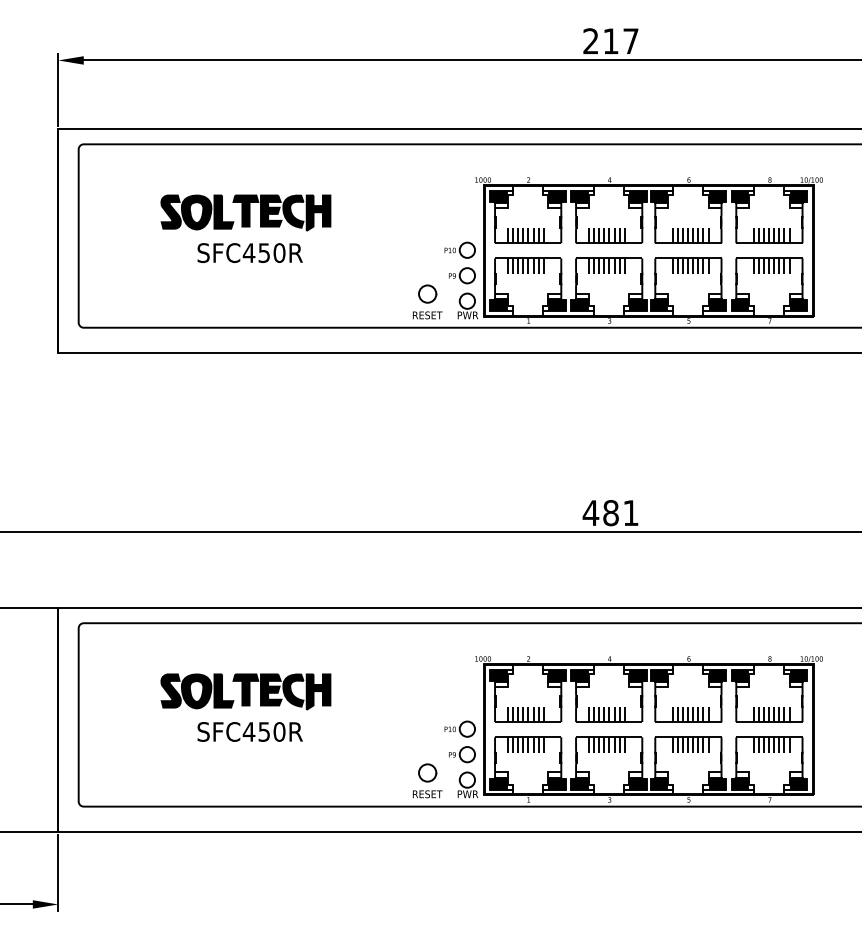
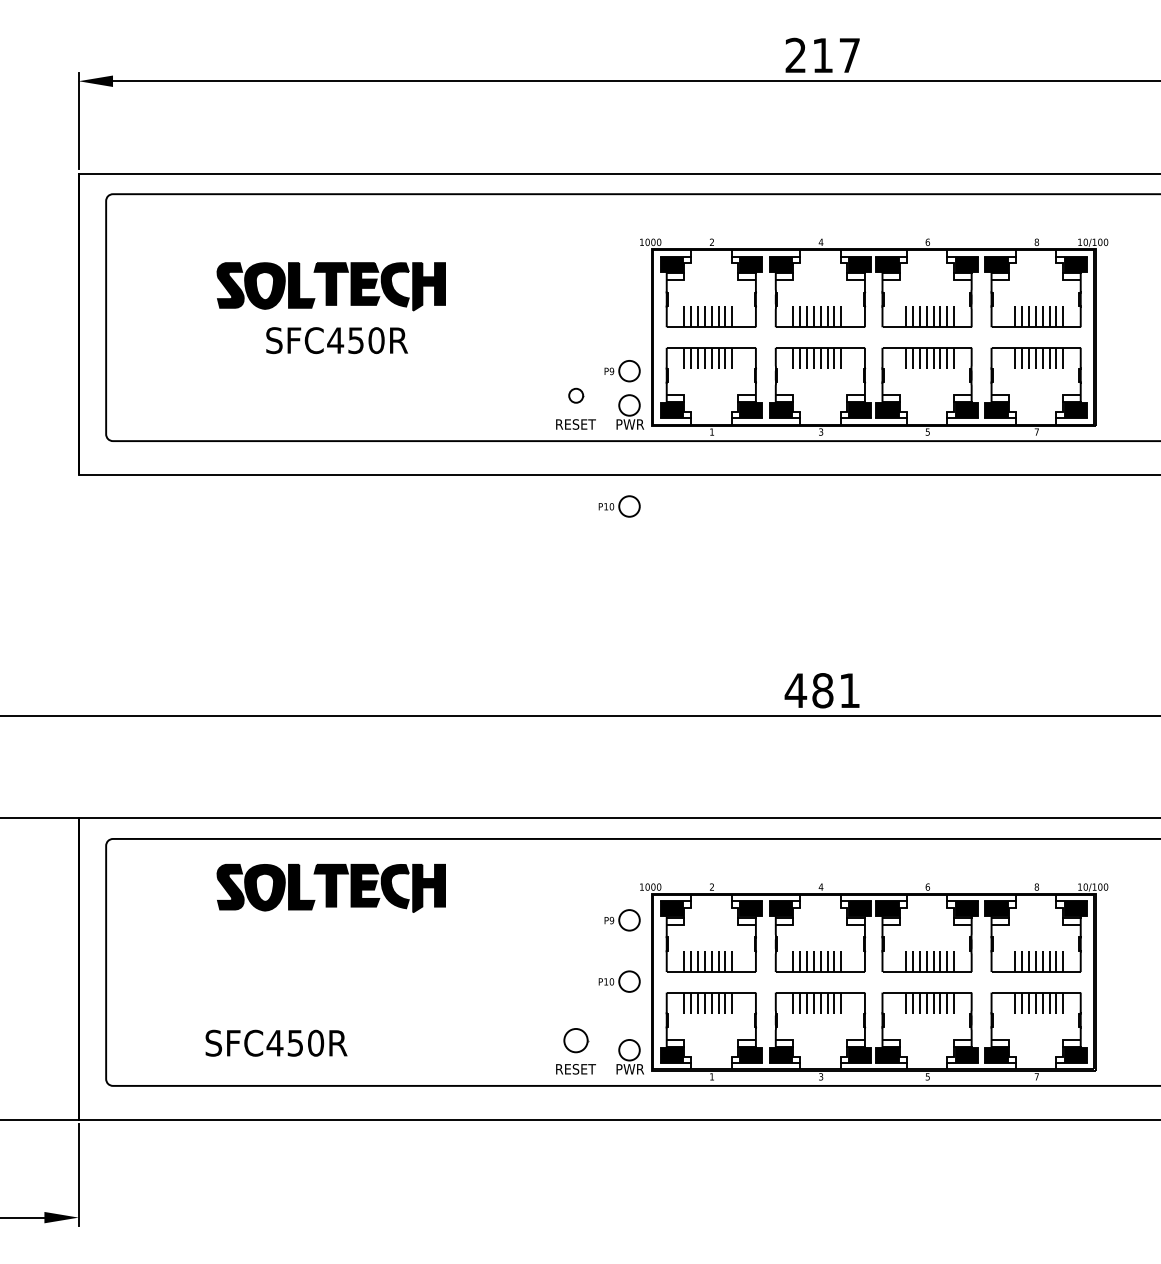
part: (459, 249) -> (618, 505), moved
circle: (427, 293) -> (575, 395), size x0.6
part: (245, 691) -> (330, 887), moved
text: (249, 731) -> (275, 1042), moved
part: (462, 754) -> (622, 920), moved

